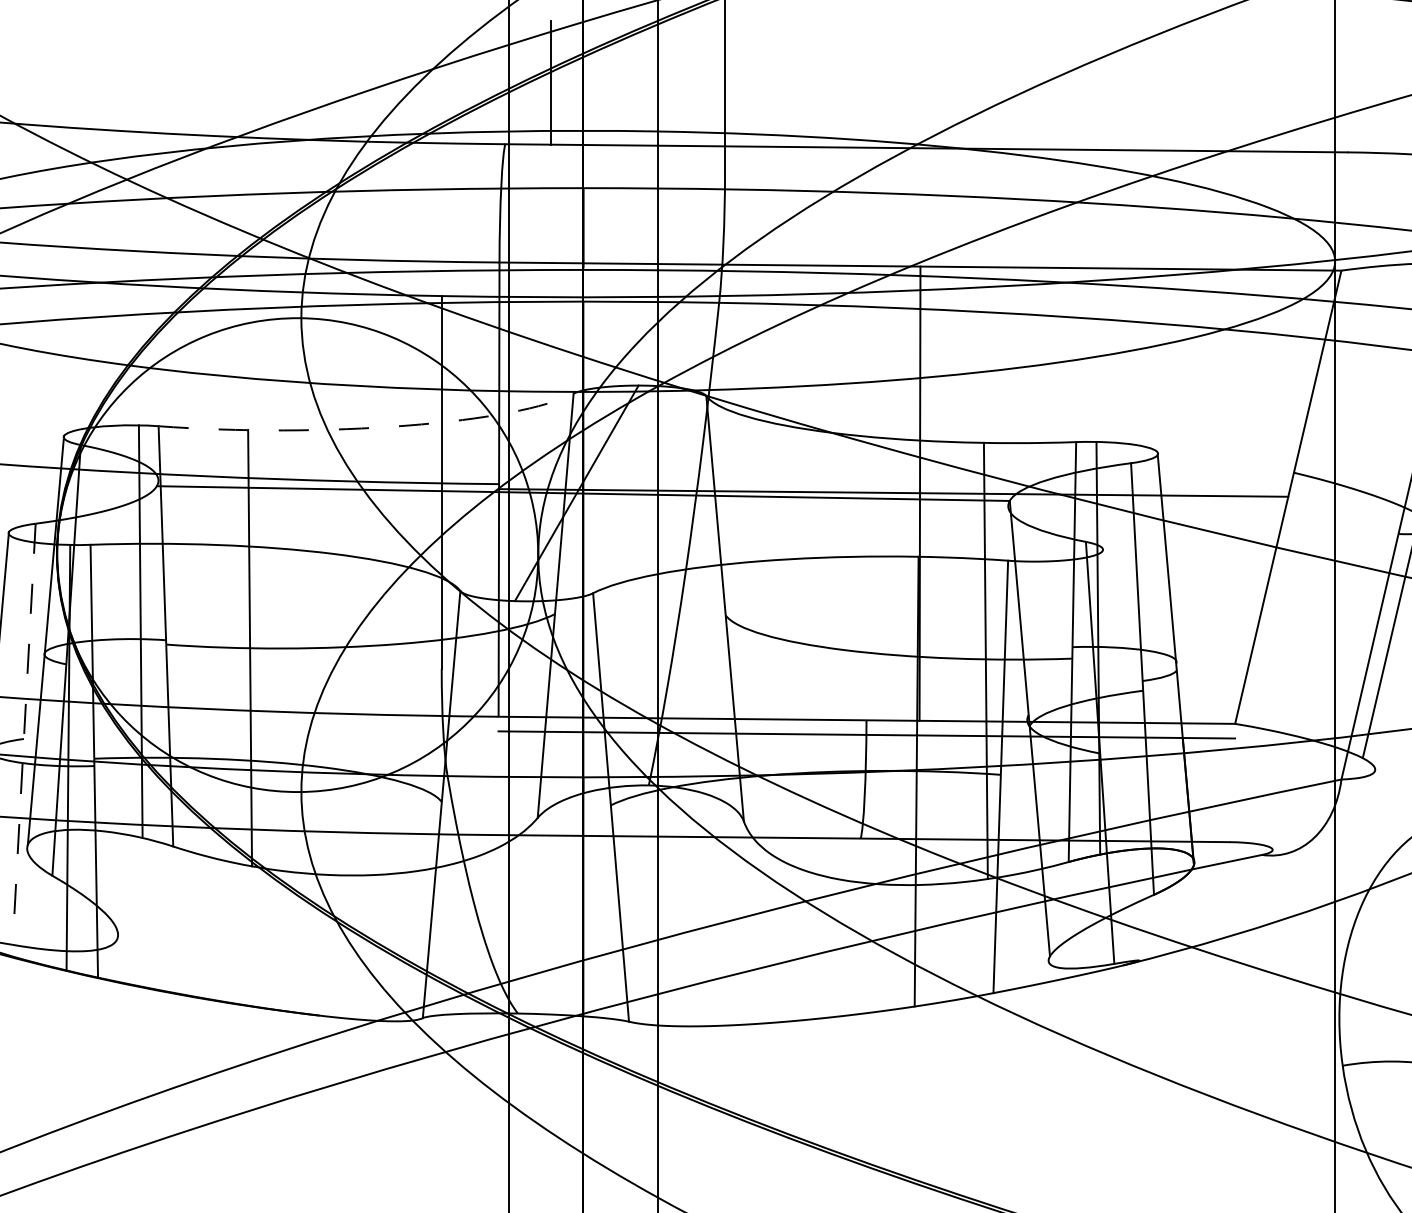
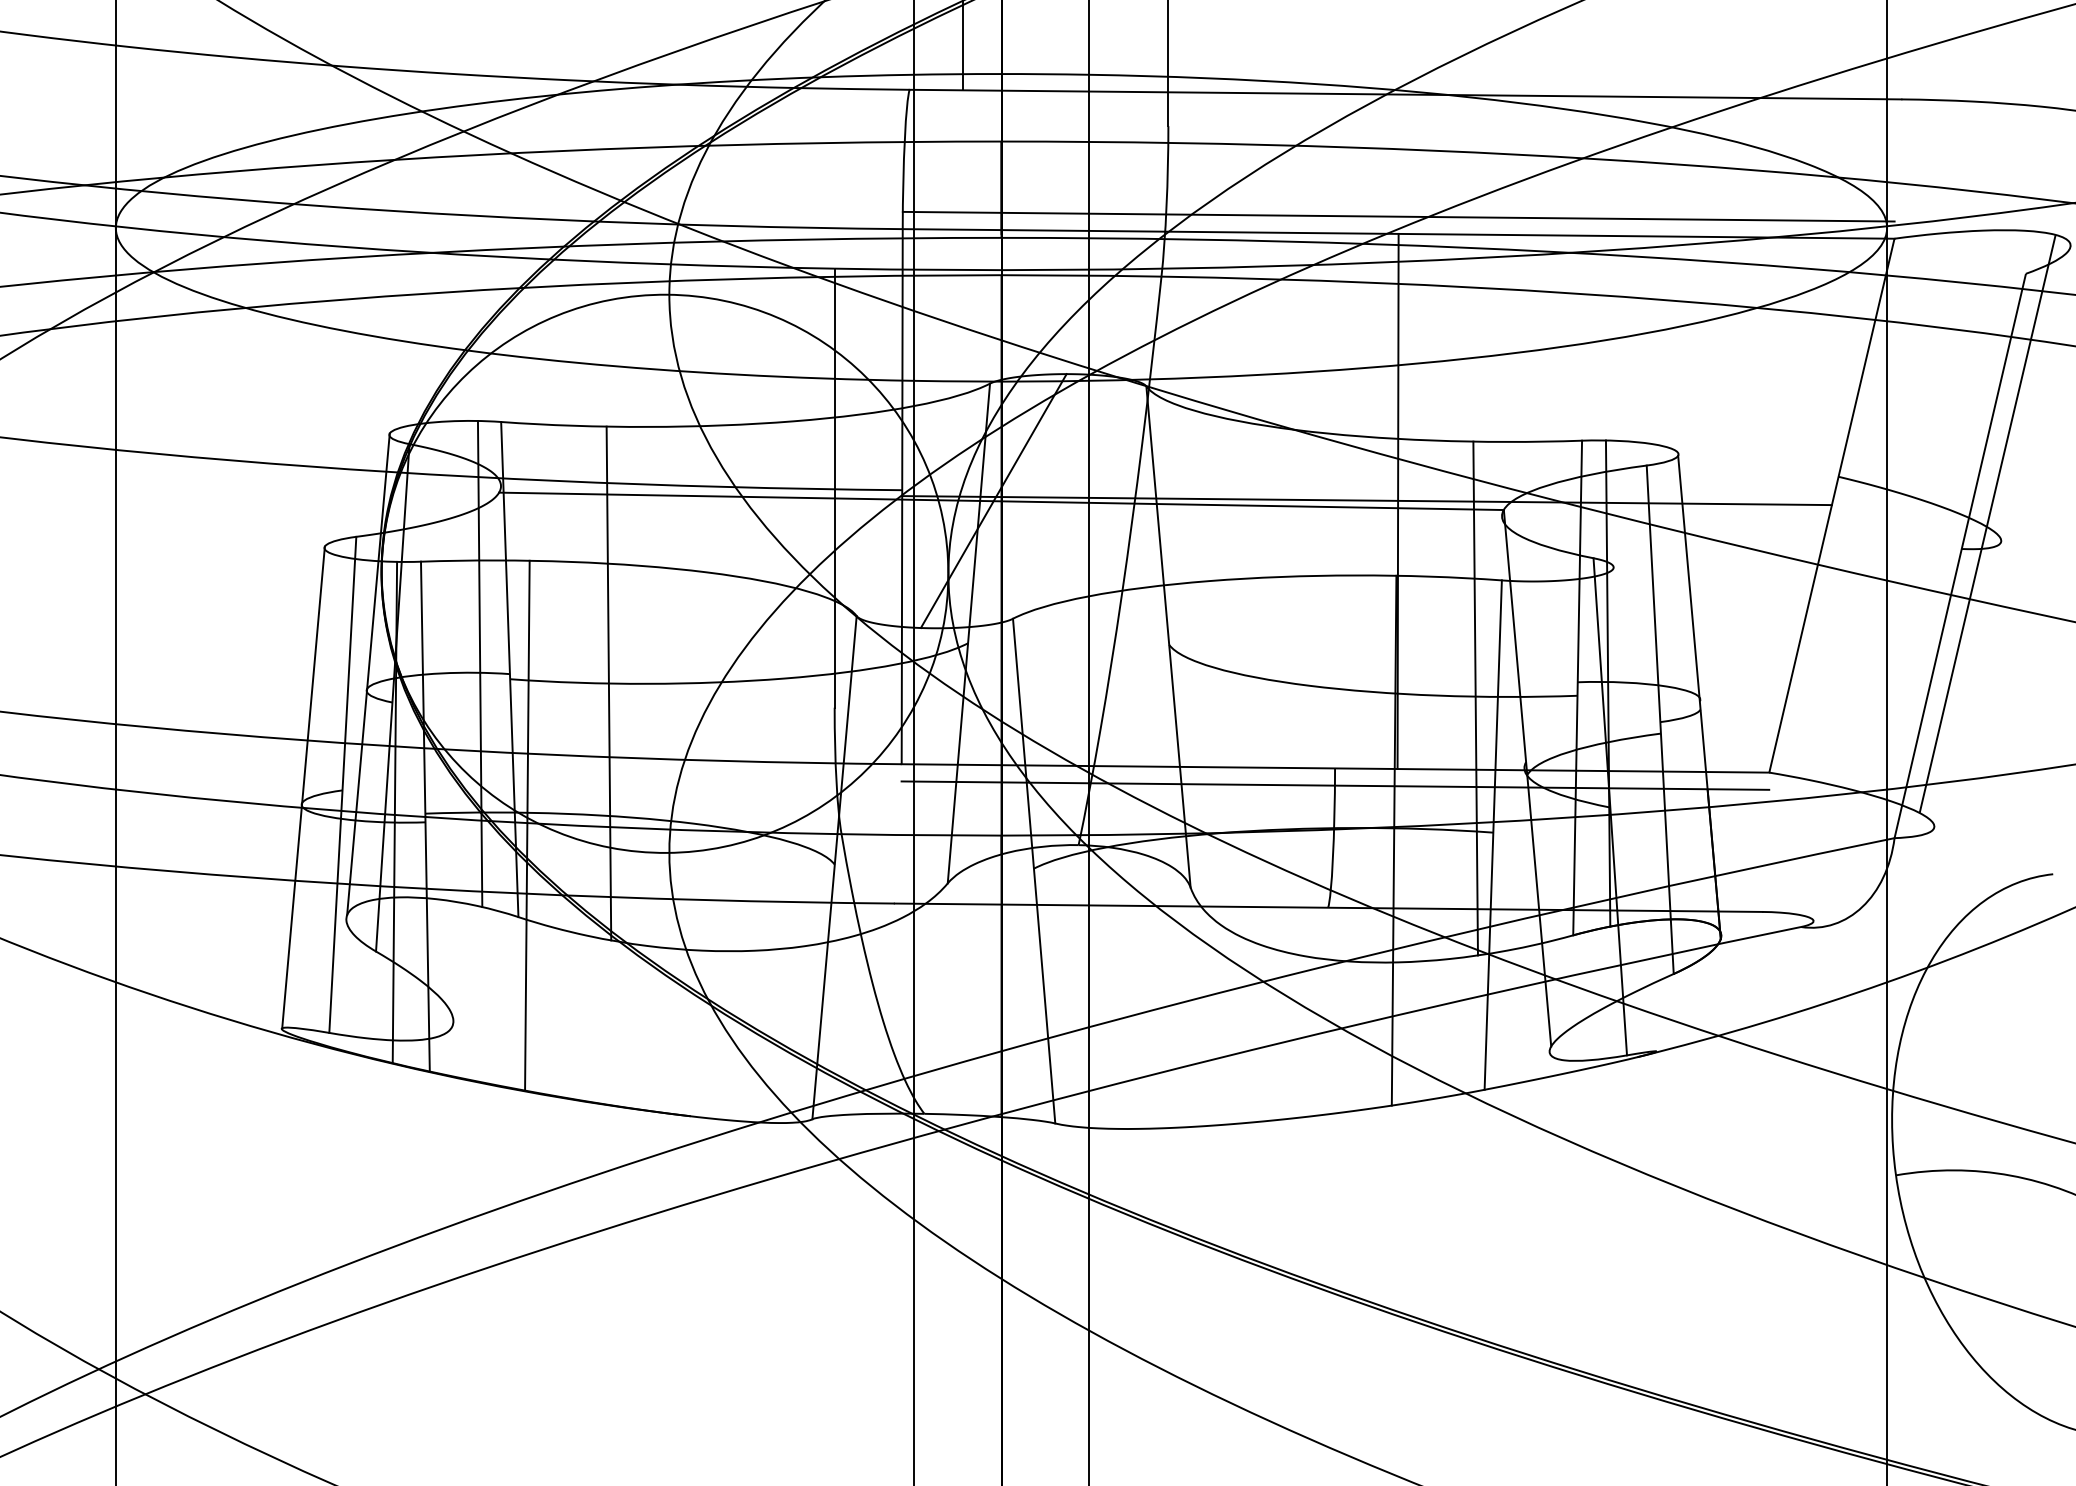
line: (920, 251) -> (1398, 216), added
arc: (375, 427) -> (756, 423), dashed -> solid
line: (23, 734) -> (342, 785), dashed -> solid
line: (180, 768) -> (527, 825), added

